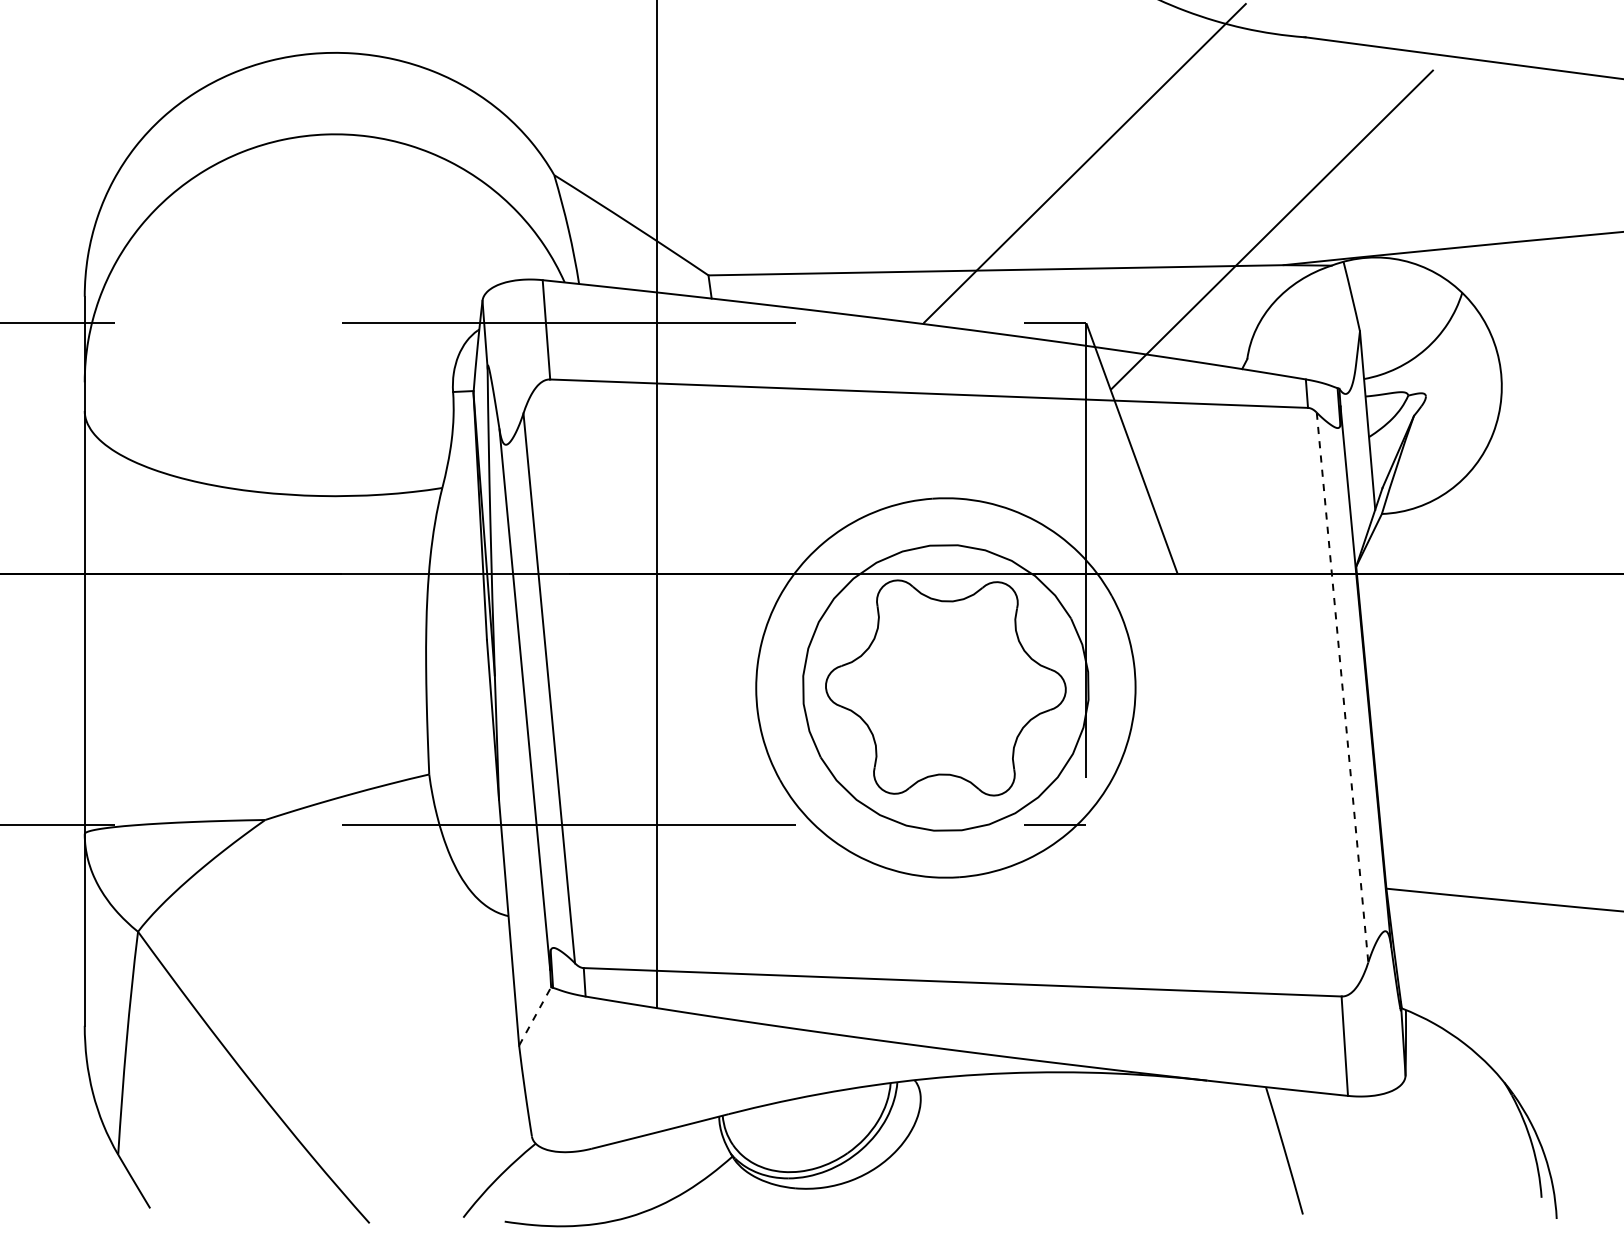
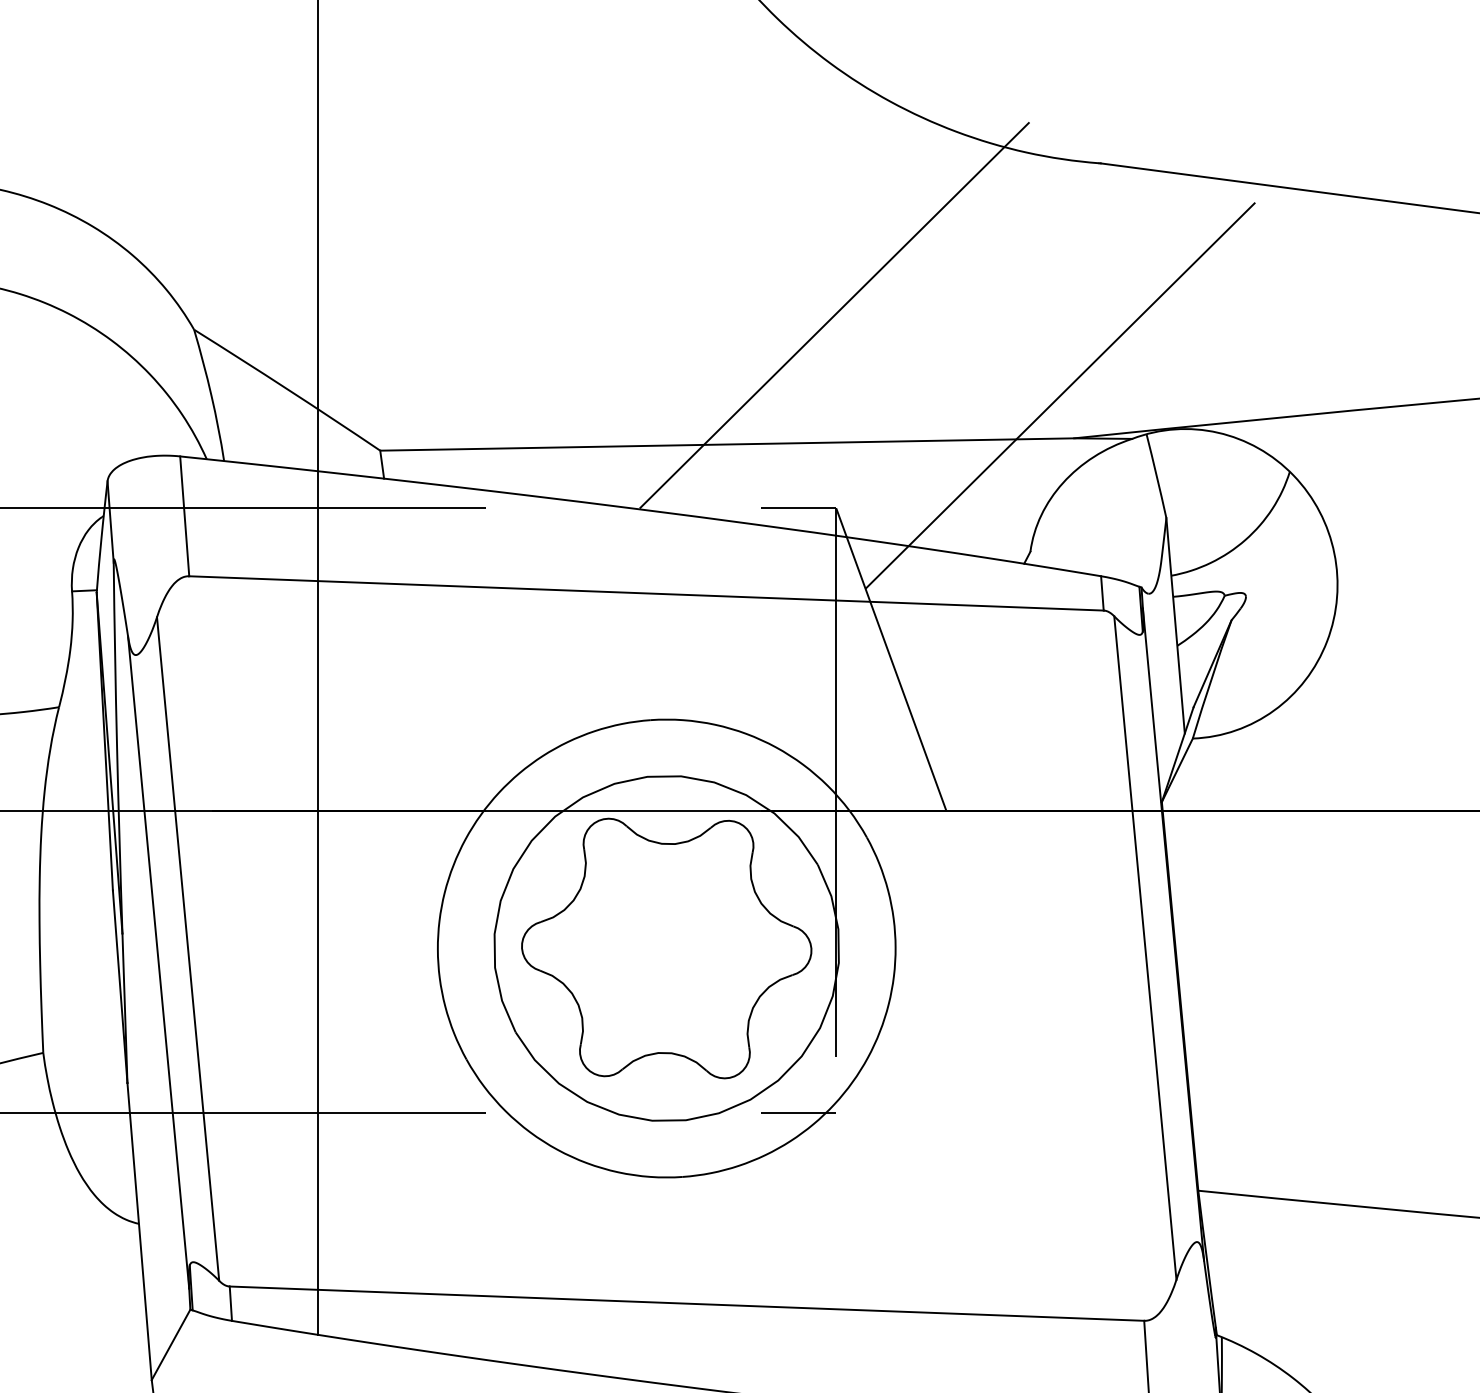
line: (1342, 688) -> (1145, 949), dashed -> solid
line: (535, 1015) -> (171, 1343), dashed -> solid

